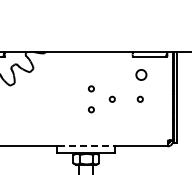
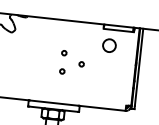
circle: (141, 74) -> (109, 45), size x1.43
circle: (139, 98) -> (105, 66), removed
line: (86, 146) -> (54, 103), dashed -> solid

